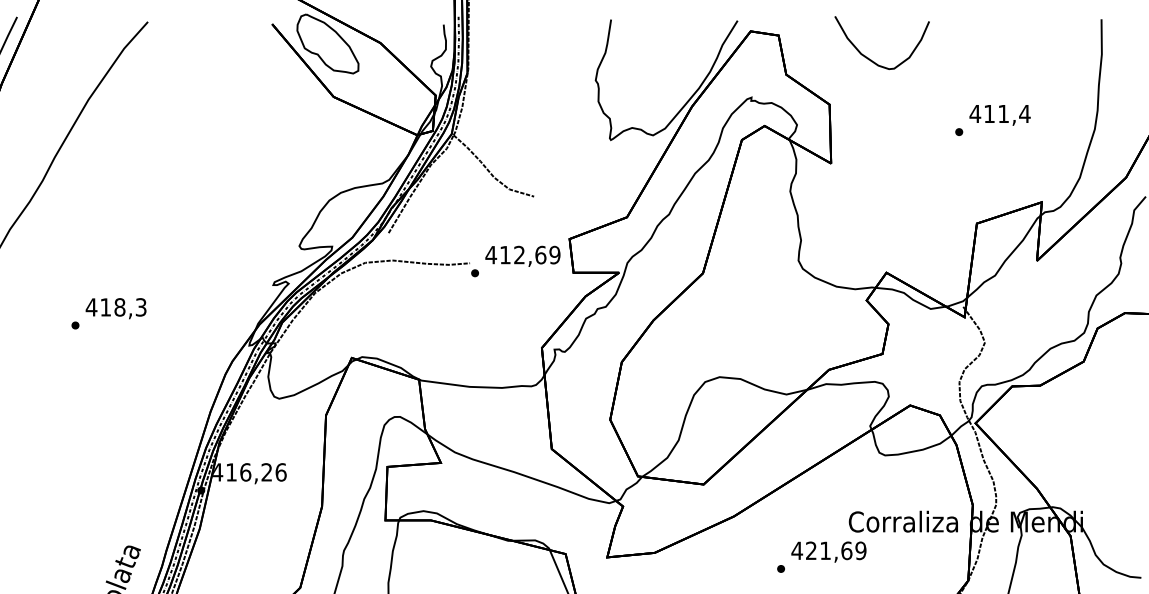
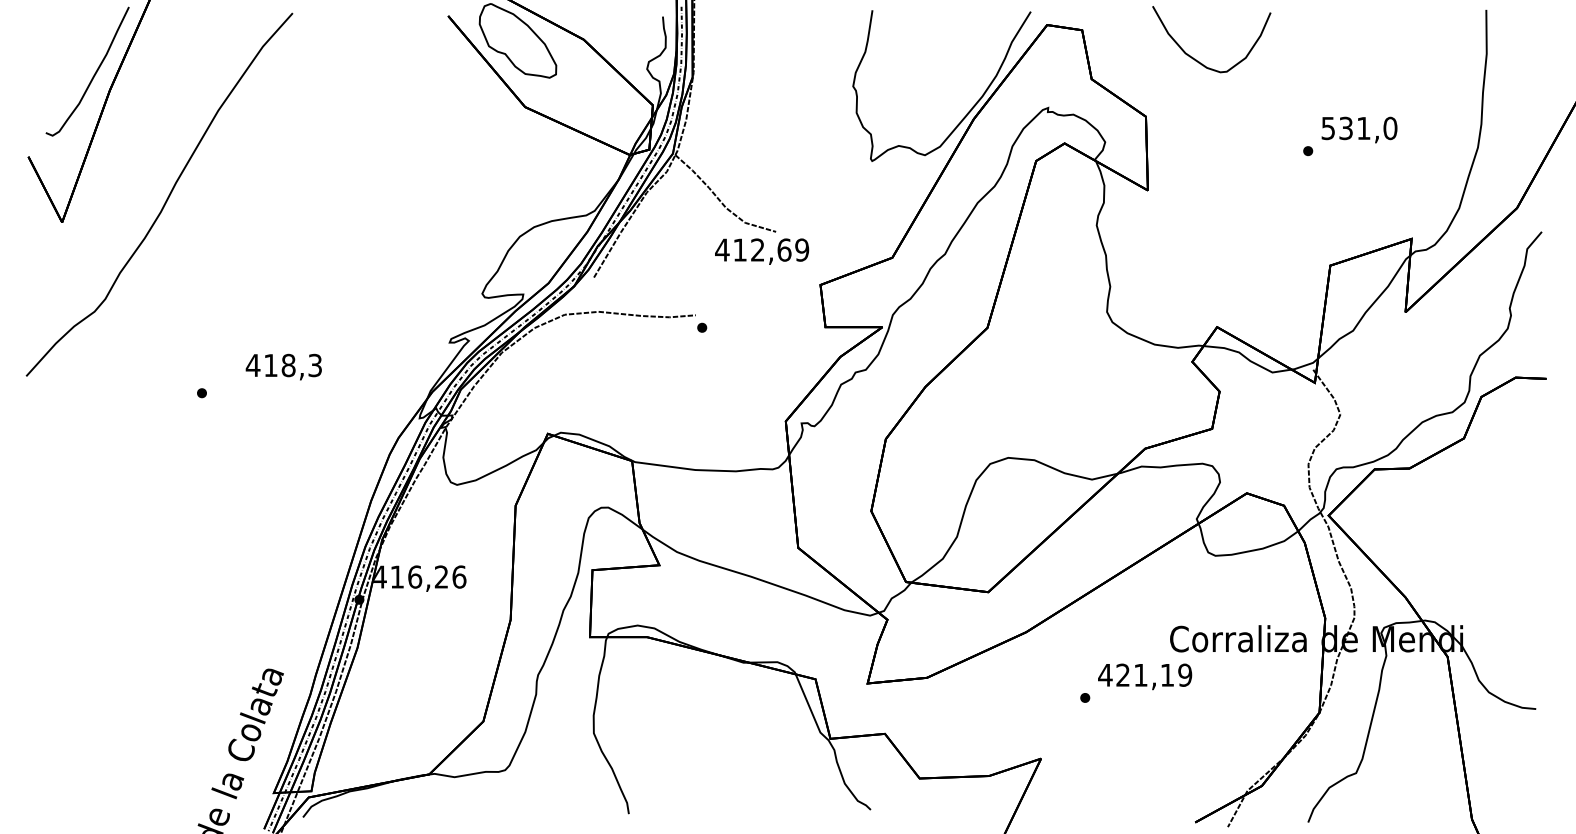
text: (1000, 114) -> (1359, 128), 411,4 -> 531,0
text: (523, 256) -> (762, 251), moved
text: (115, 308) -> (283, 366), moved
text: (846, 550) -> (1167, 674), 421,69 -> 421,19

